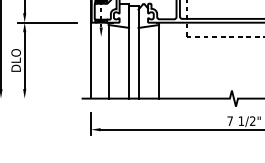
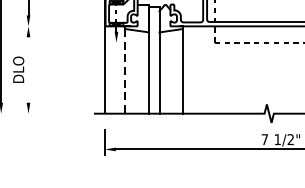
line: (46, 22) -> (53, 26), removed
line: (24, 60) -> (28, 69), removed
line: (108, 61) -> (124, 70), solid -> dashed

